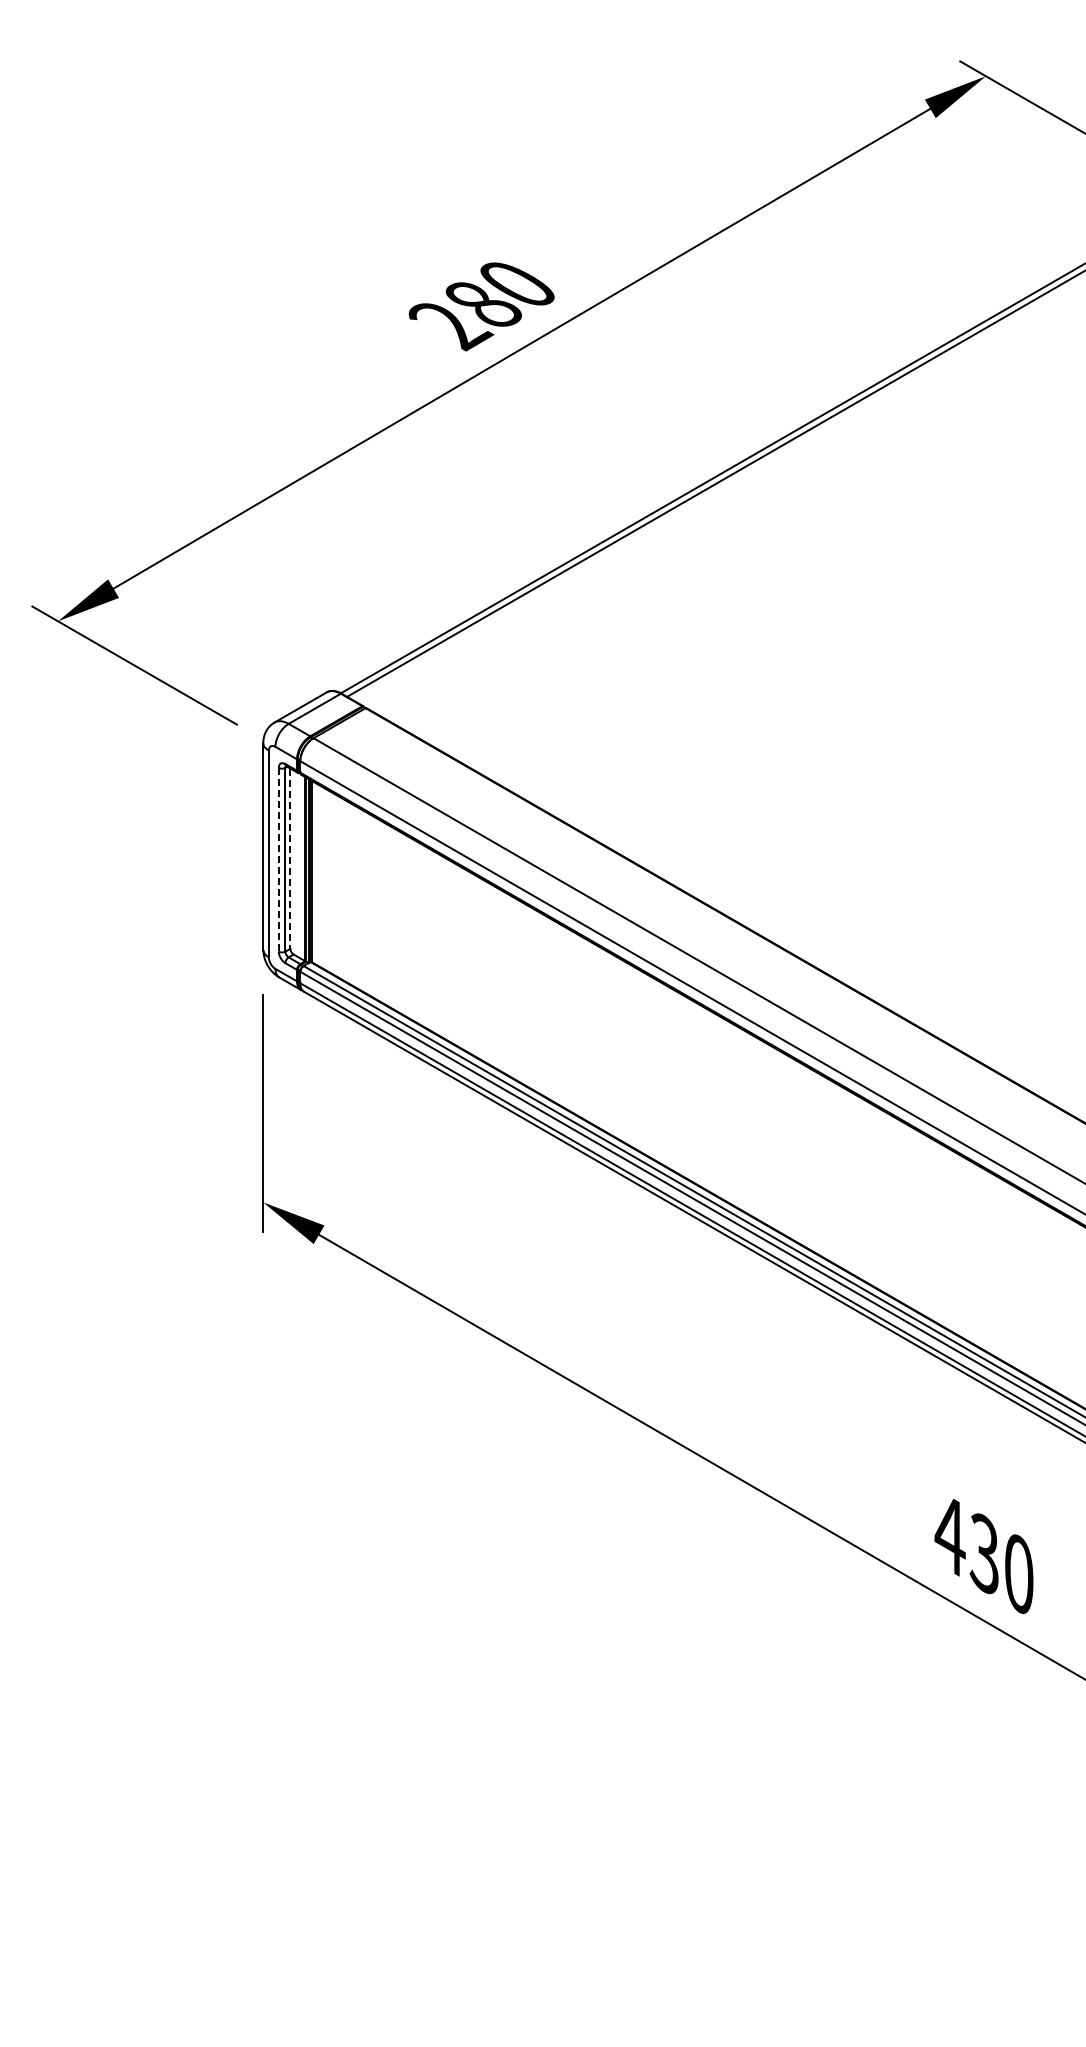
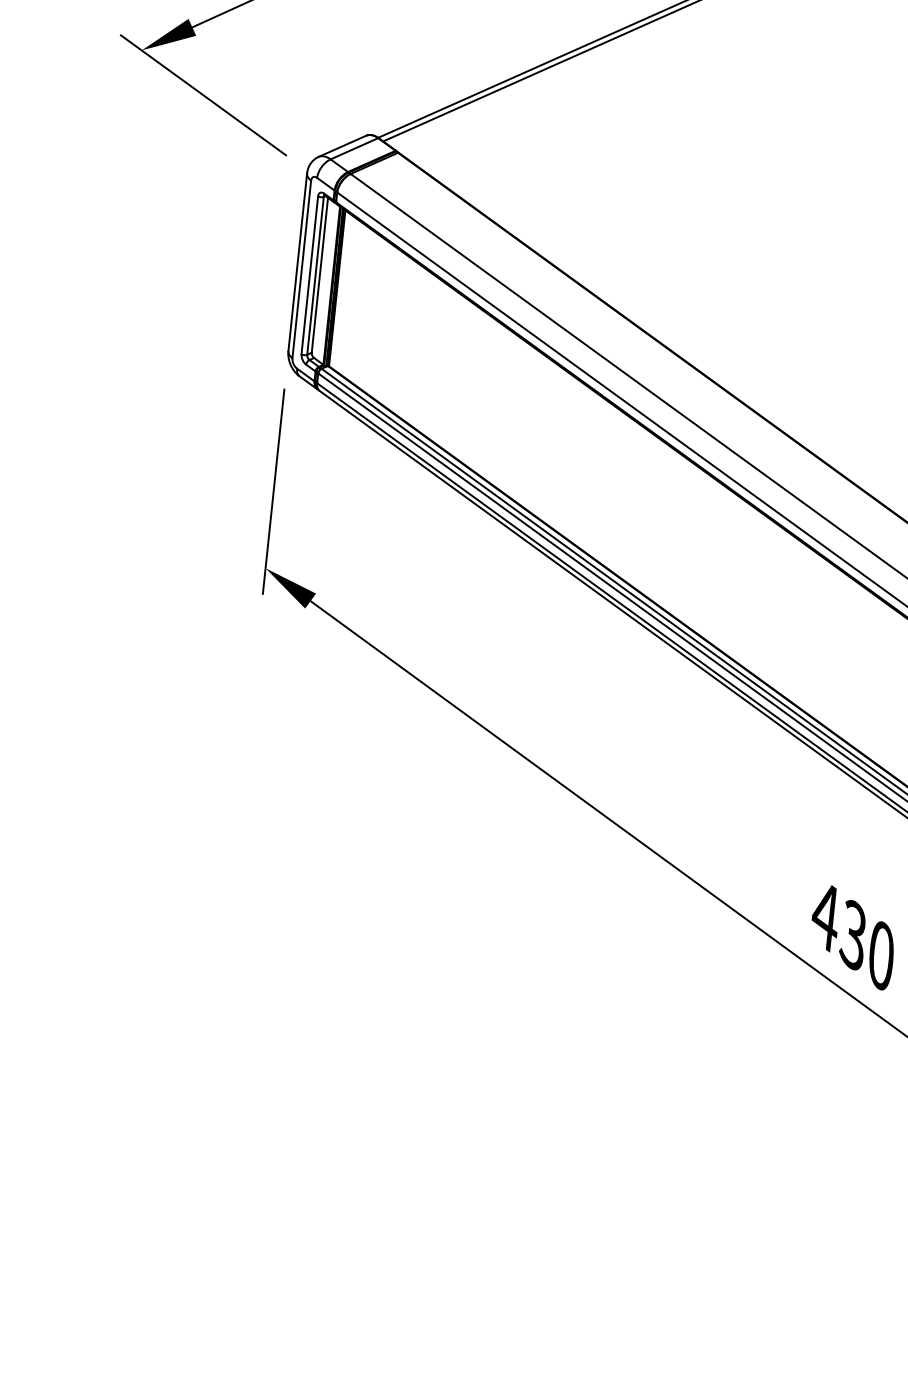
line: (278, 859) -> (309, 274), dashed -> solid
line: (290, 859) -> (319, 276), dashed -> solid

